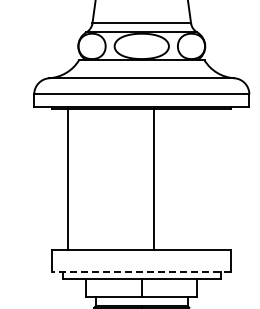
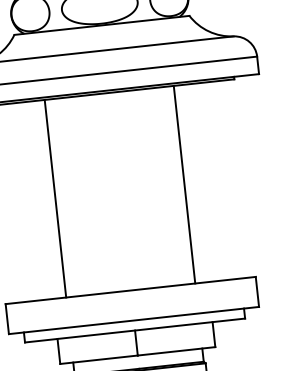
line: (67, 179) -> (55, 198), moved
line: (154, 179) -> (185, 184), moved
line: (141, 271) -> (133, 320), dashed -> solid

